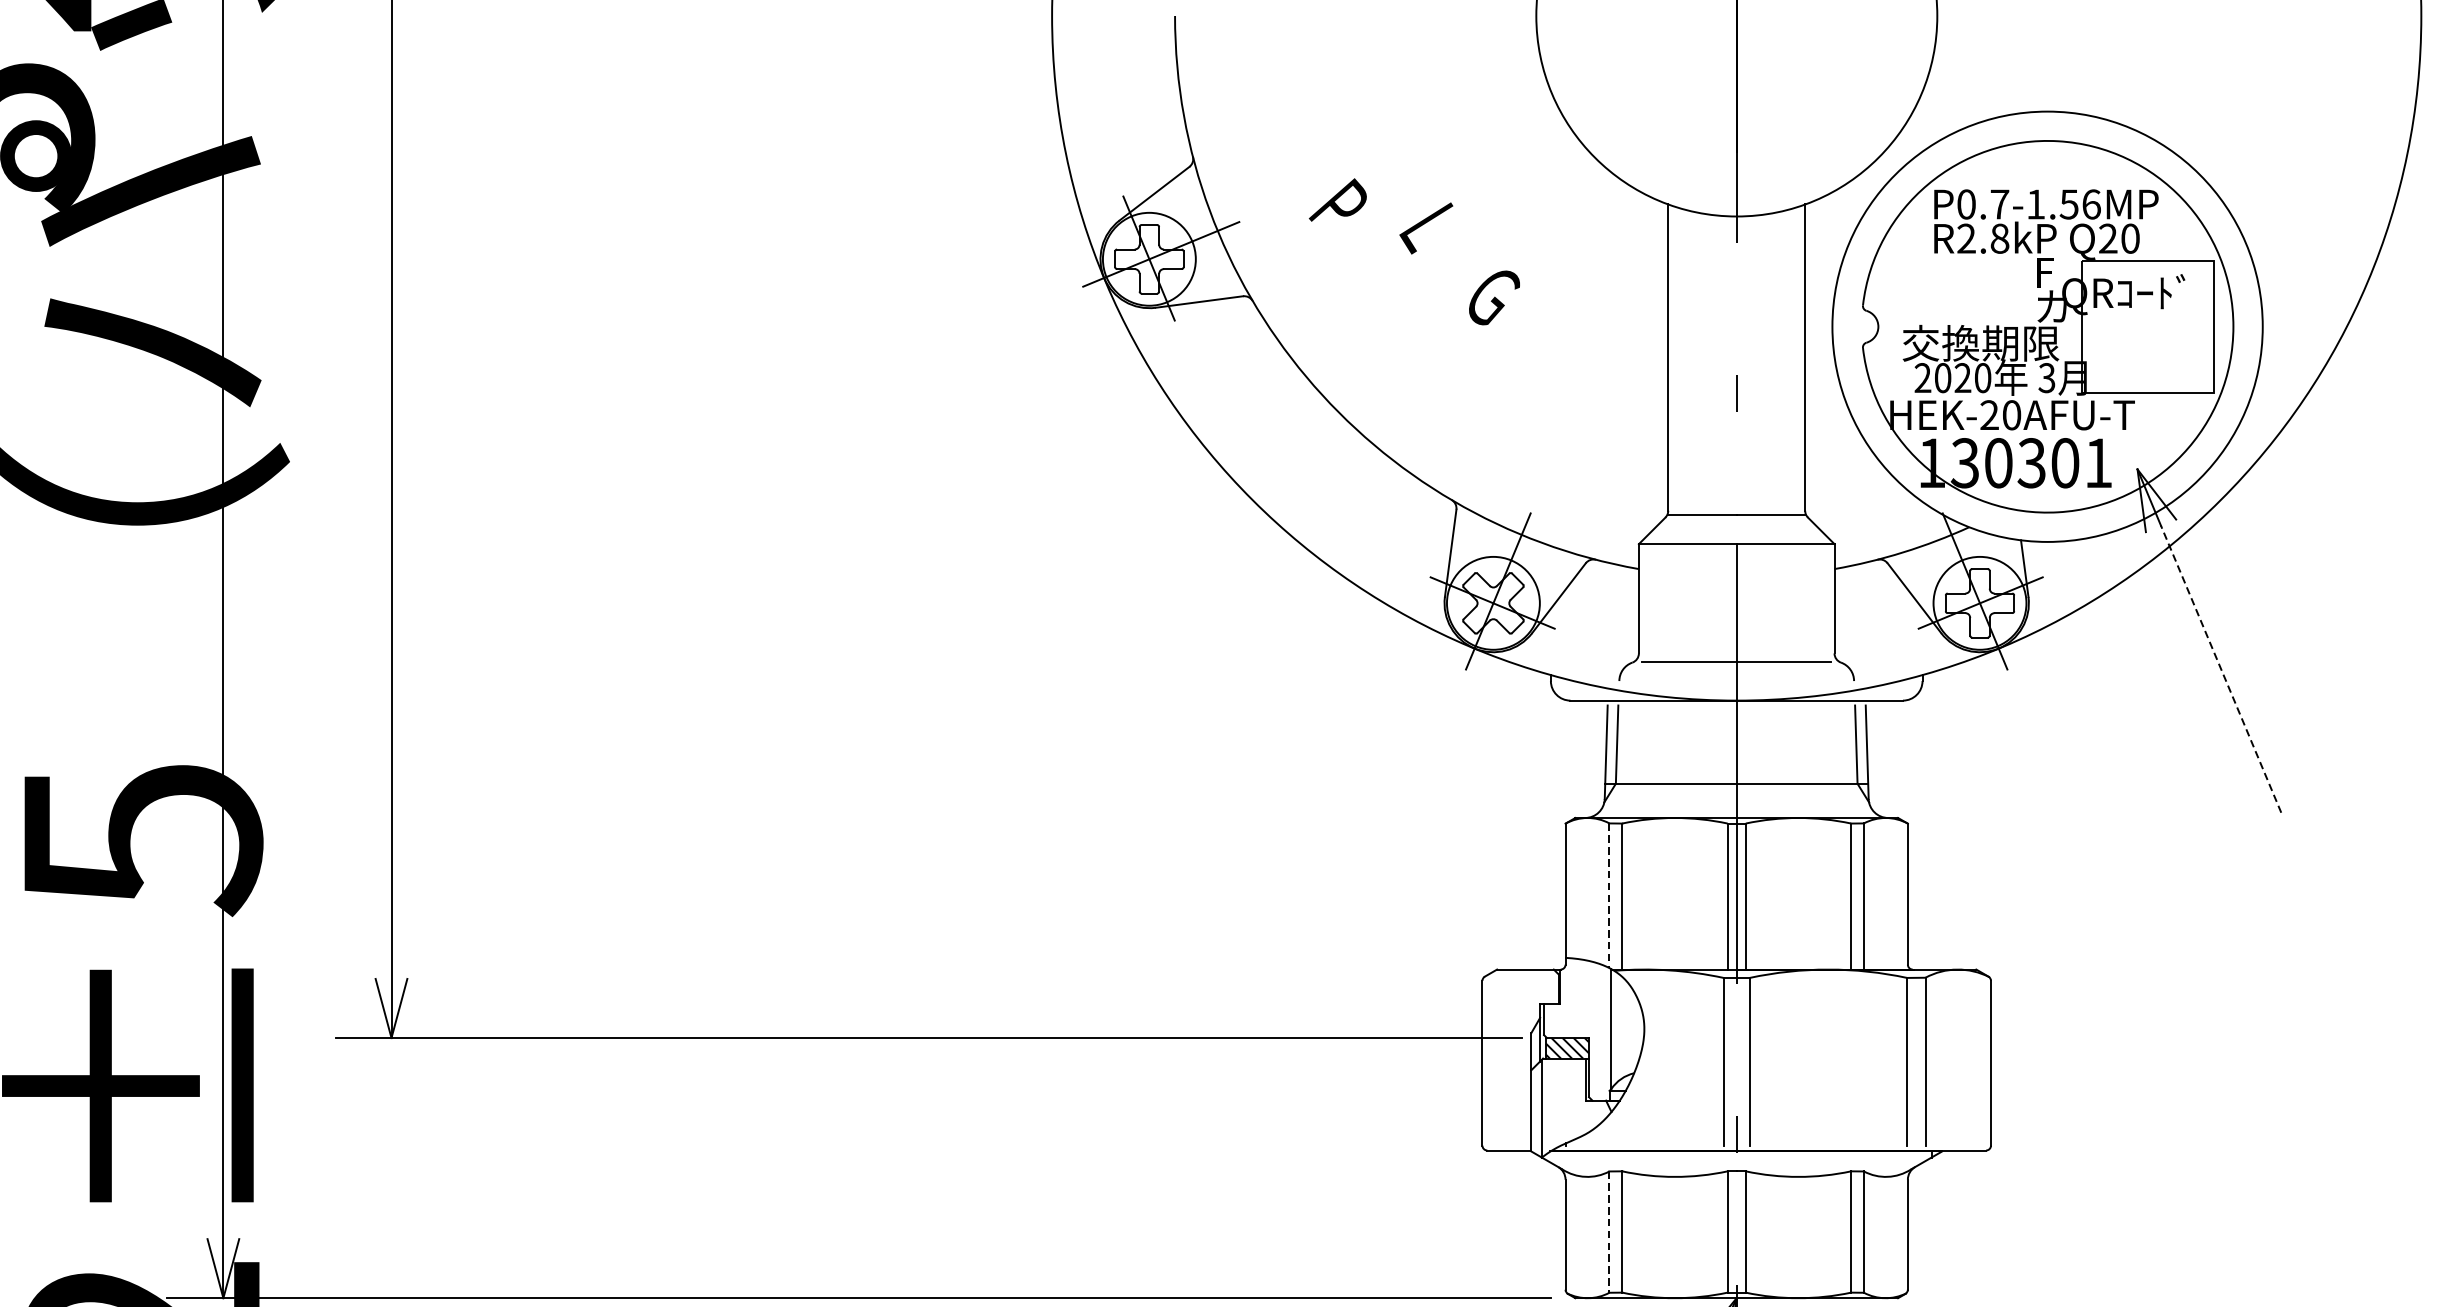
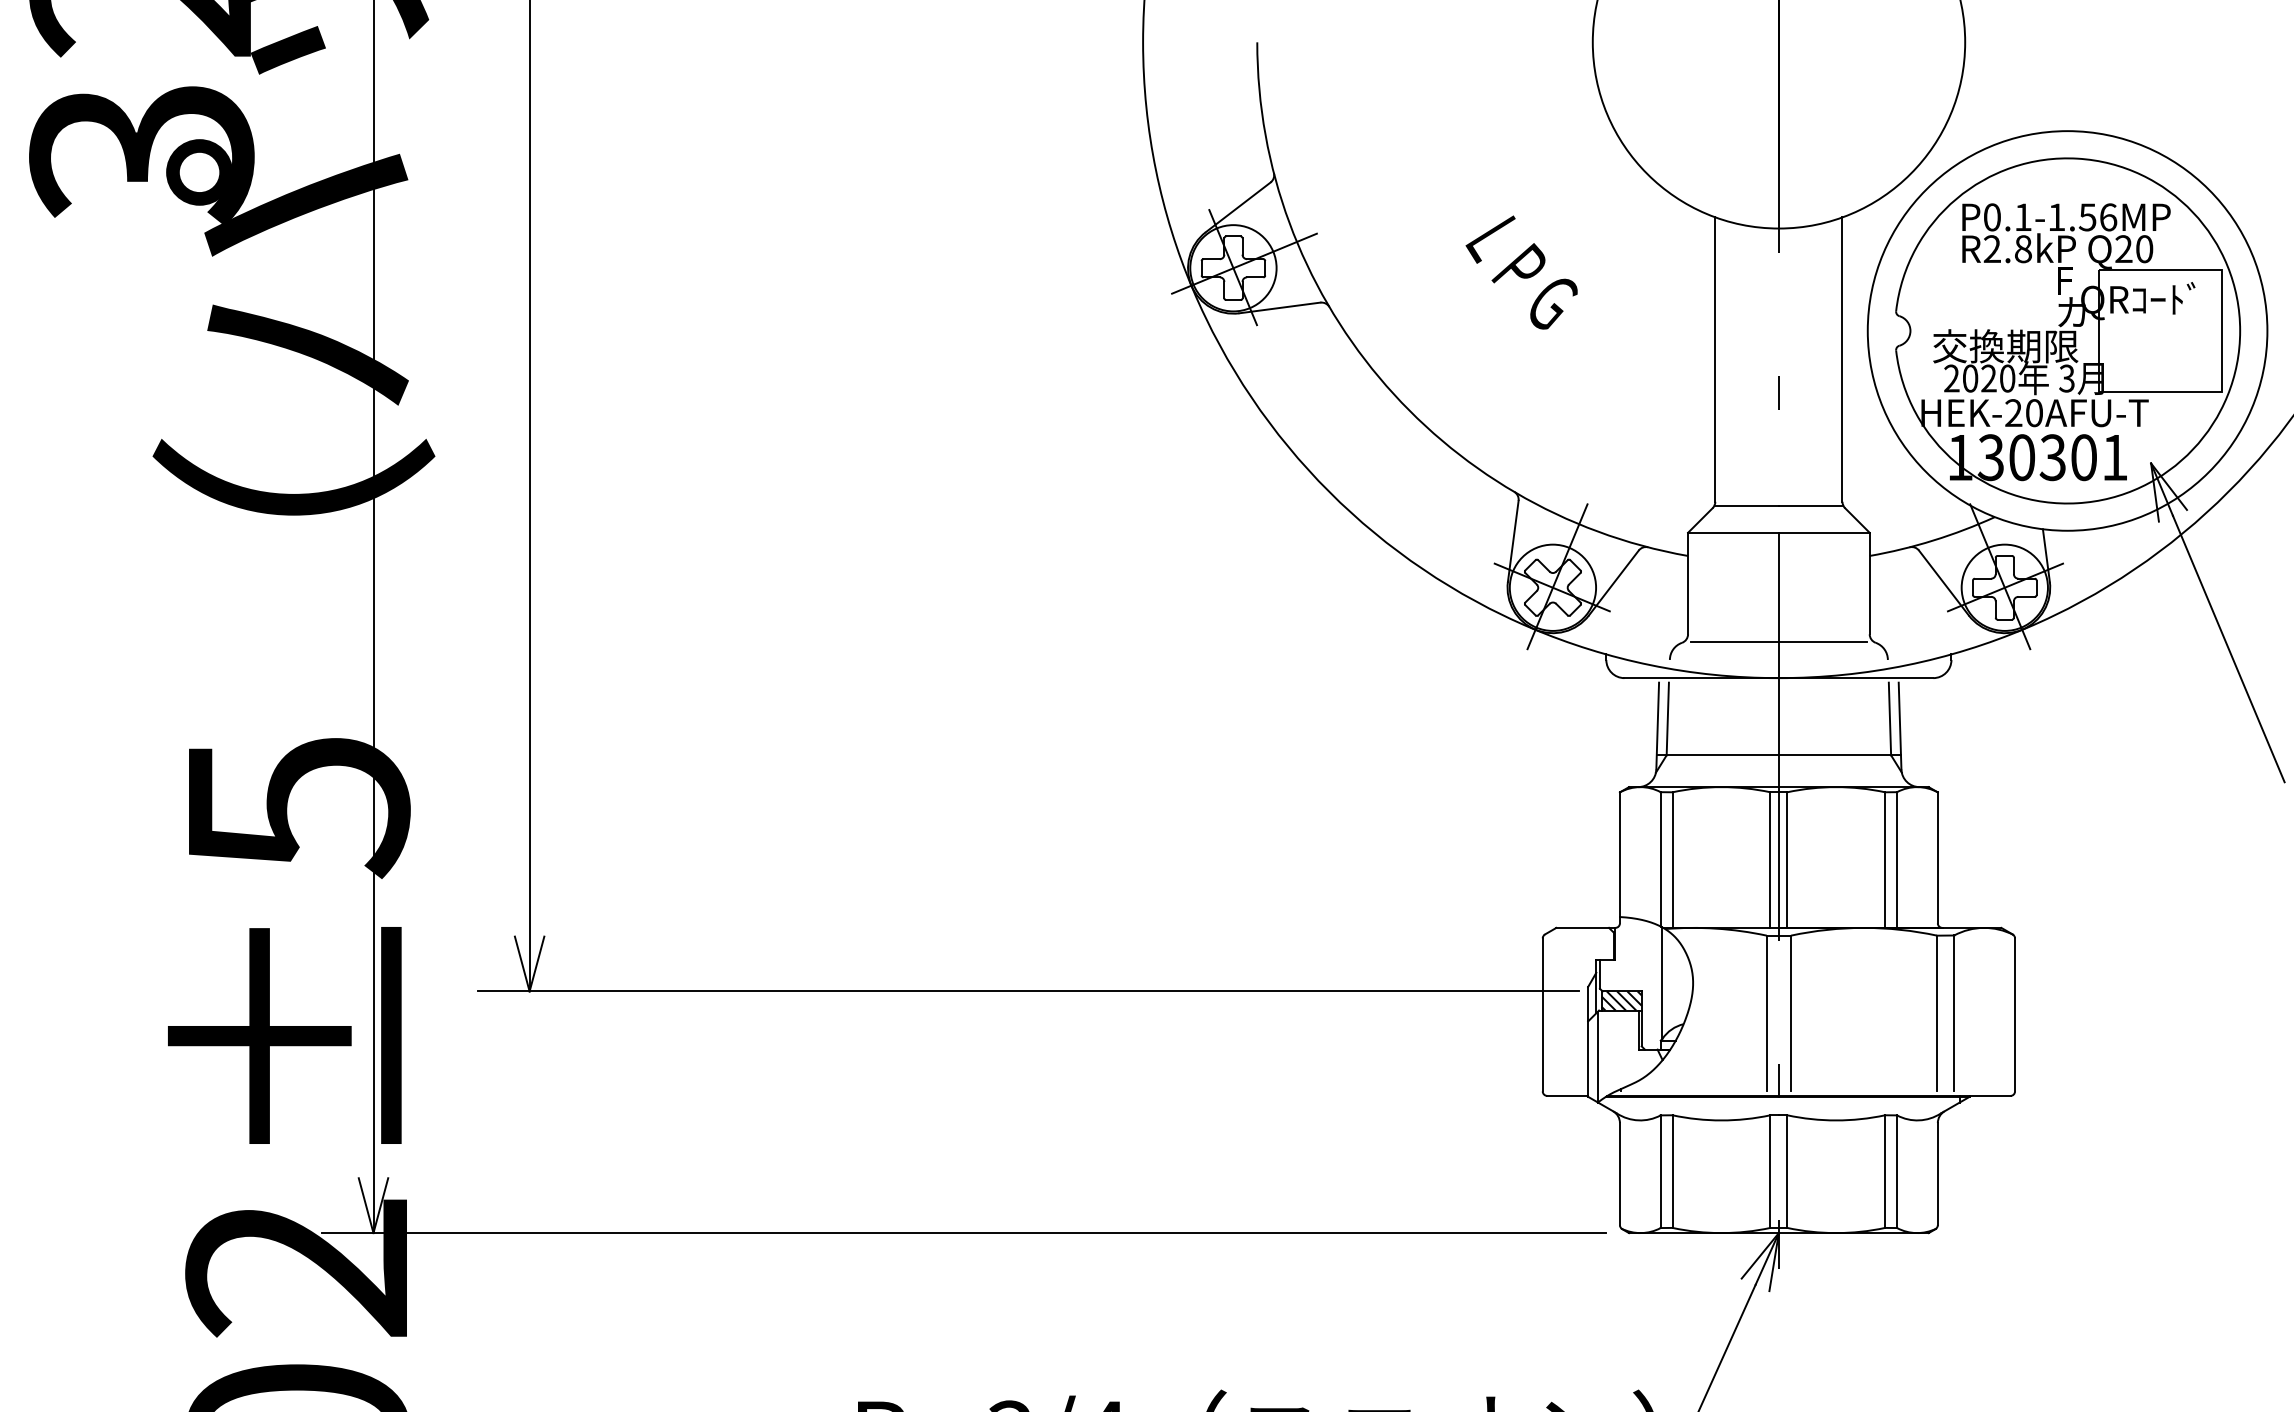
text: (1337, 200) -> (1518, 263), moved
text: (2000, 203) -> (2023, 216), P0.7-1.56MP -> P0.1-1.56MP
line: (2220, 668) -> (2228, 648), dashed -> solid
line: (1609, 895) -> (1660, 859), dashed -> solid
line: (1609, 1232) -> (1660, 1172), dashed -> solid

